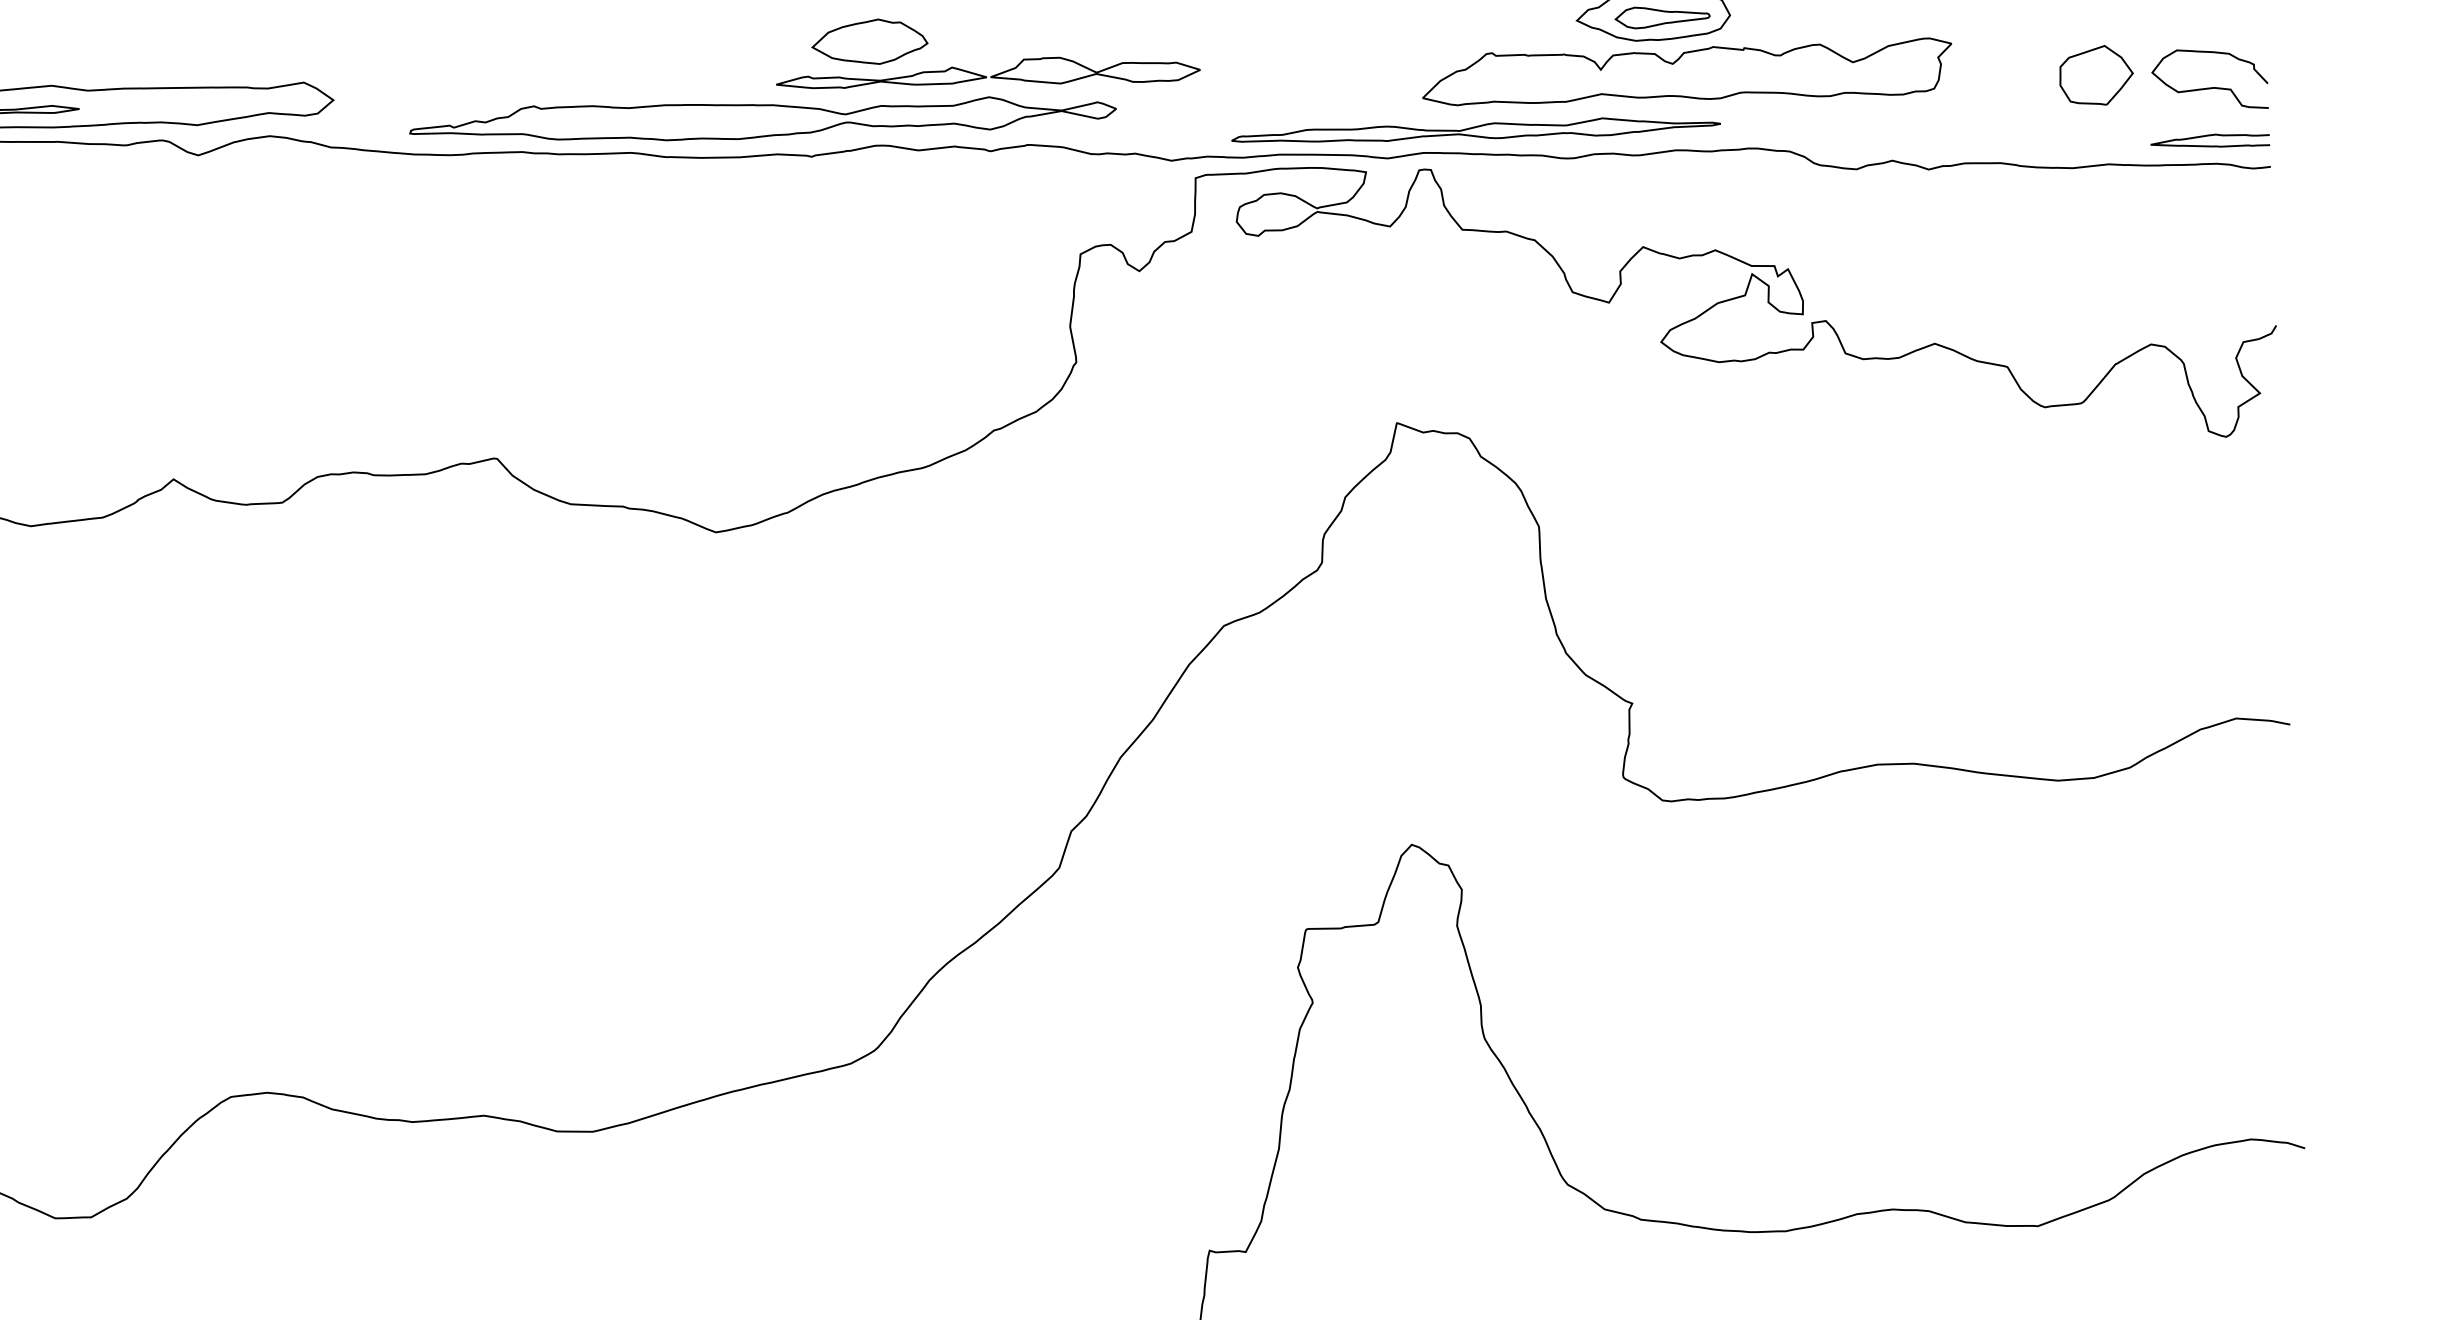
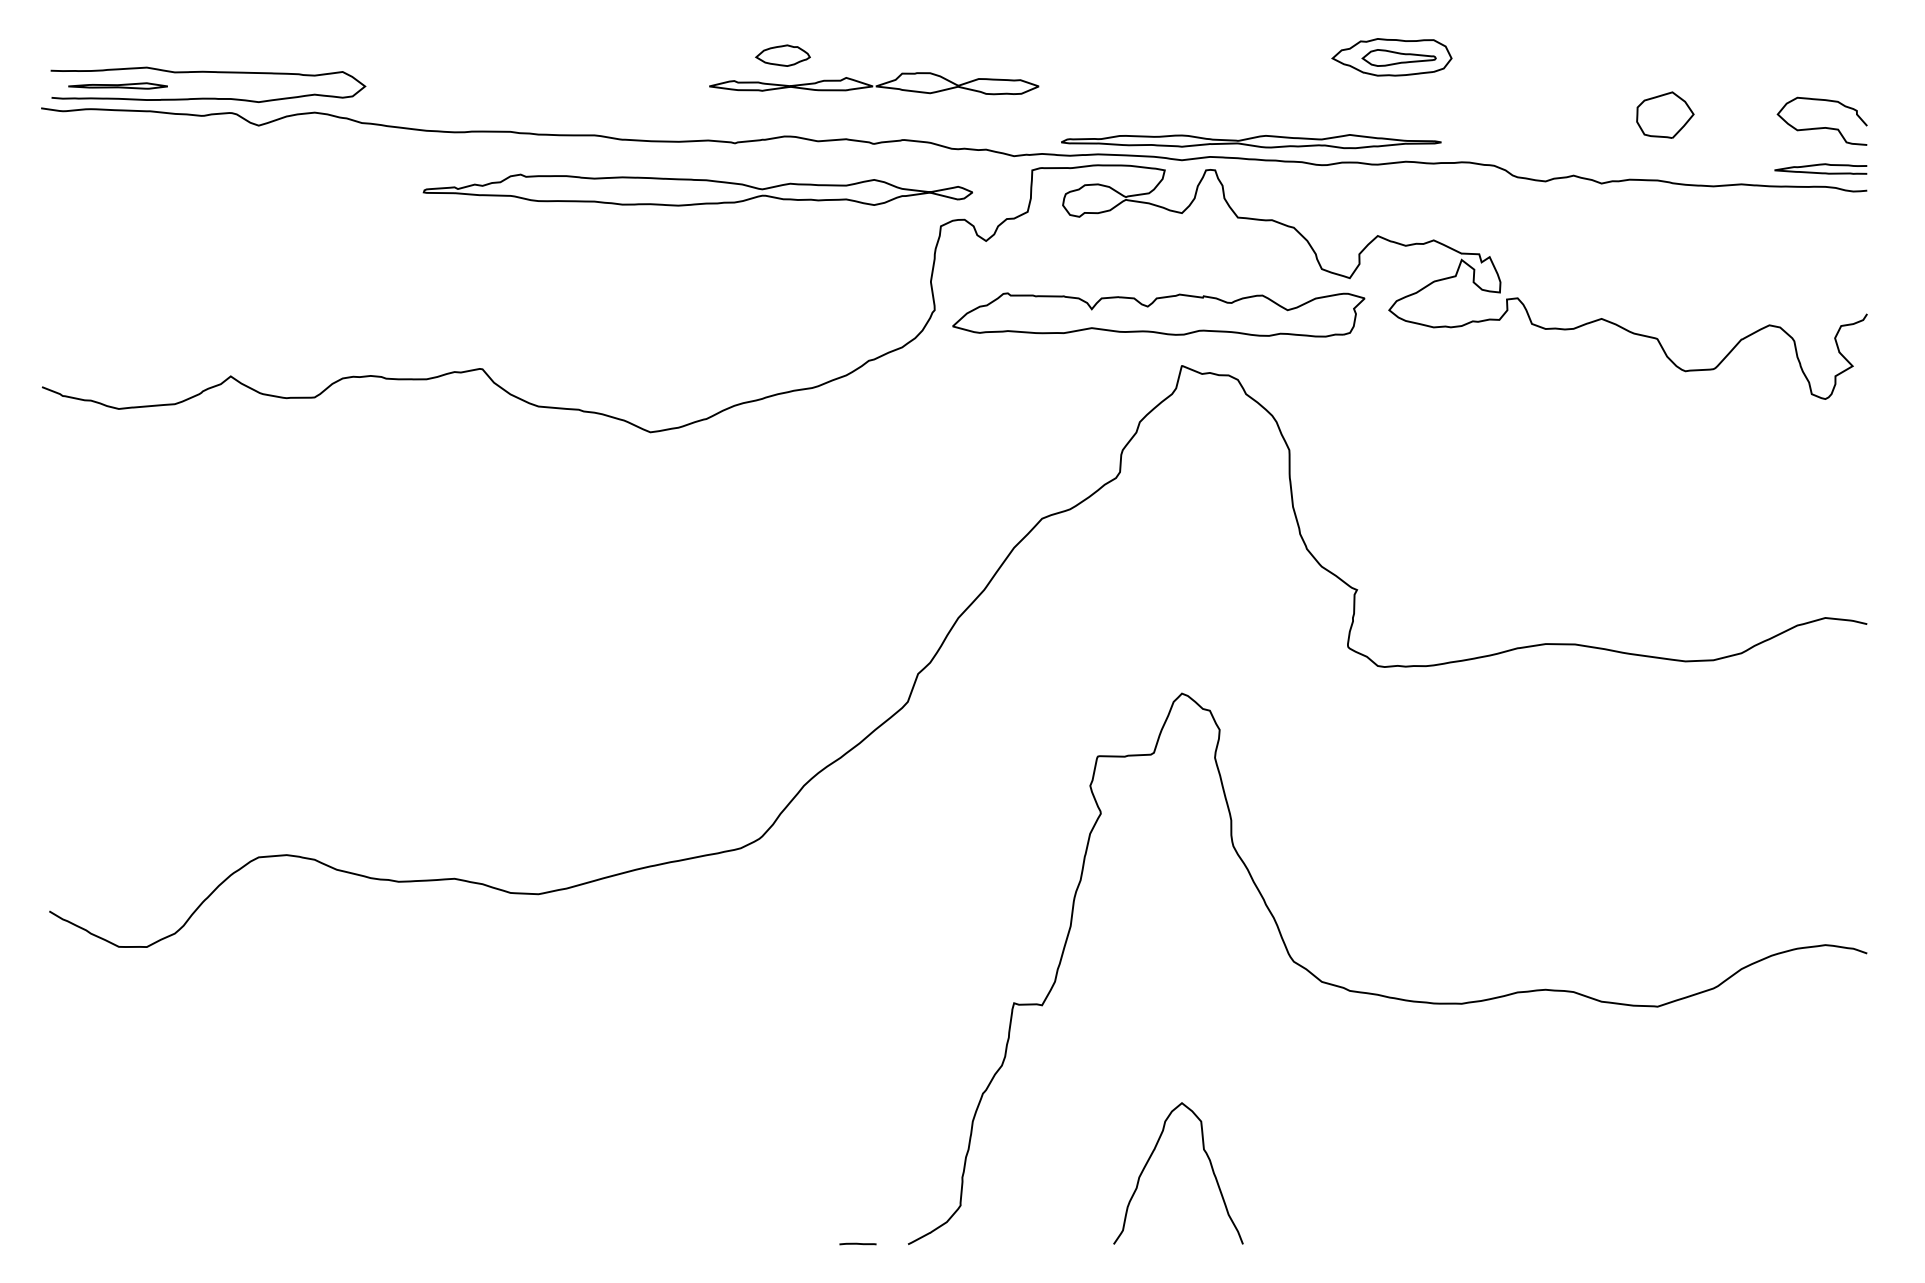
part: (869, 41) -> (782, 55), size x0.6
part: (1686, 73) -> (1158, 314), moved
part: (2096, 74) -> (1665, 114), moved
part: (762, 117) -> (697, 189), moved

